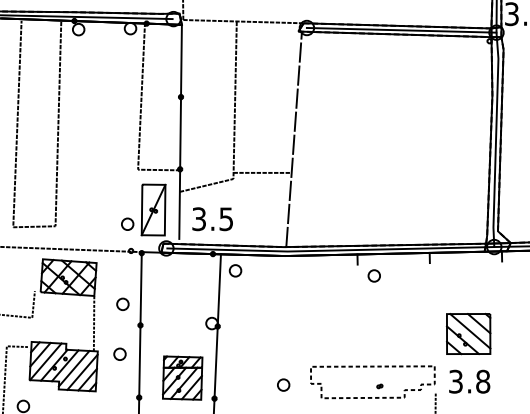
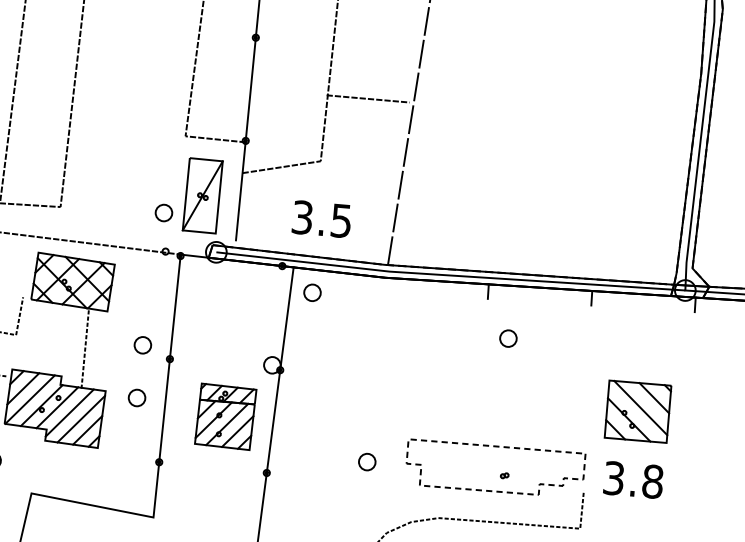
line: (262, 172) -> (367, 98), moved
text: (212, 219) -> (321, 219), moved
part: (373, 275) -> (507, 337), moved
part: (122, 303) -> (142, 343), moved
line: (93, 323) -> (84, 349), moved
part: (182, 377) -> (225, 415), moved

